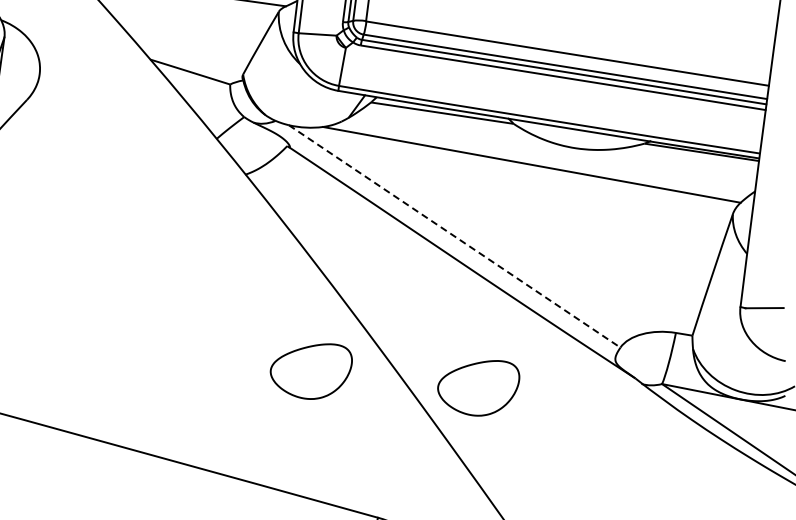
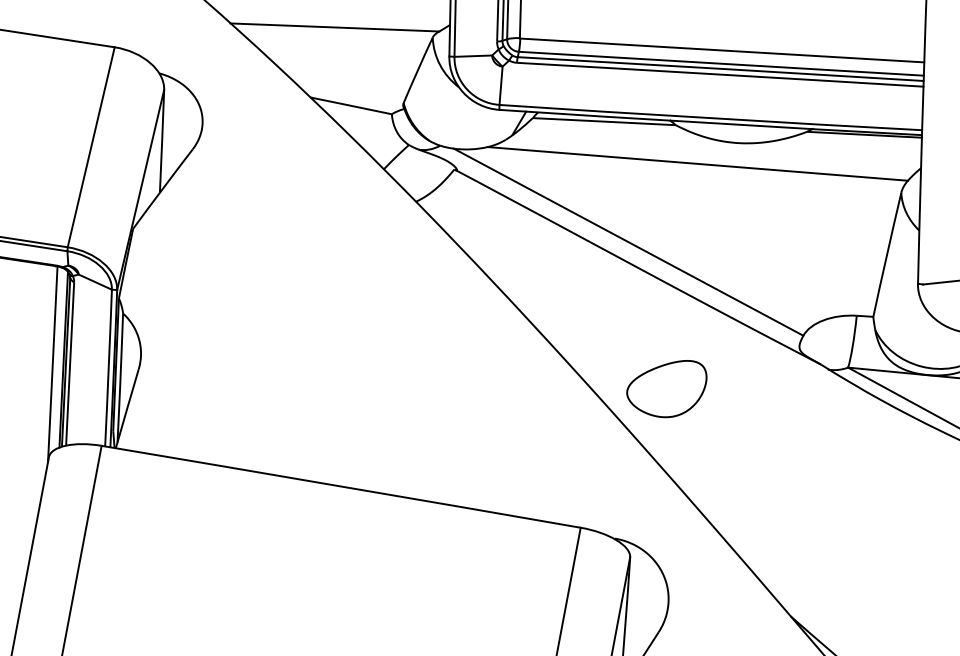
line: (455, 236) -> (629, 242), dashed -> solid
part: (310, 371) -> (499, 389), removed

